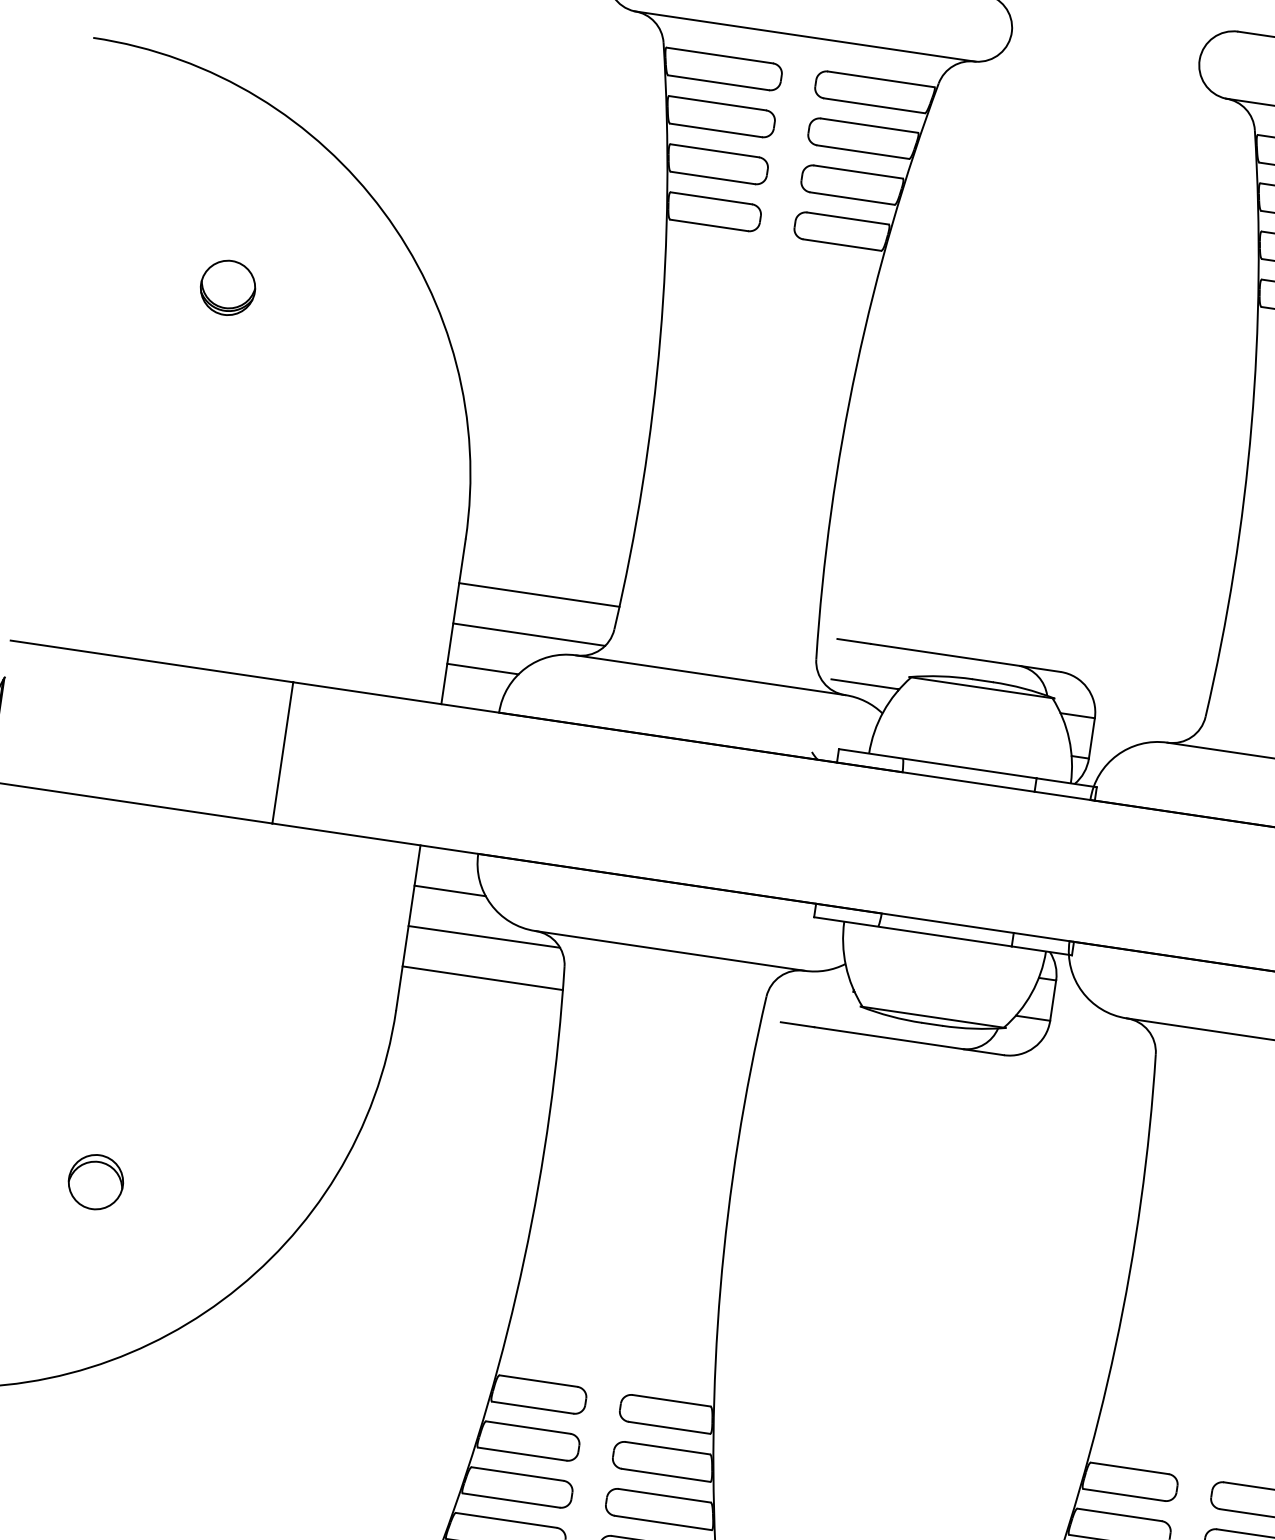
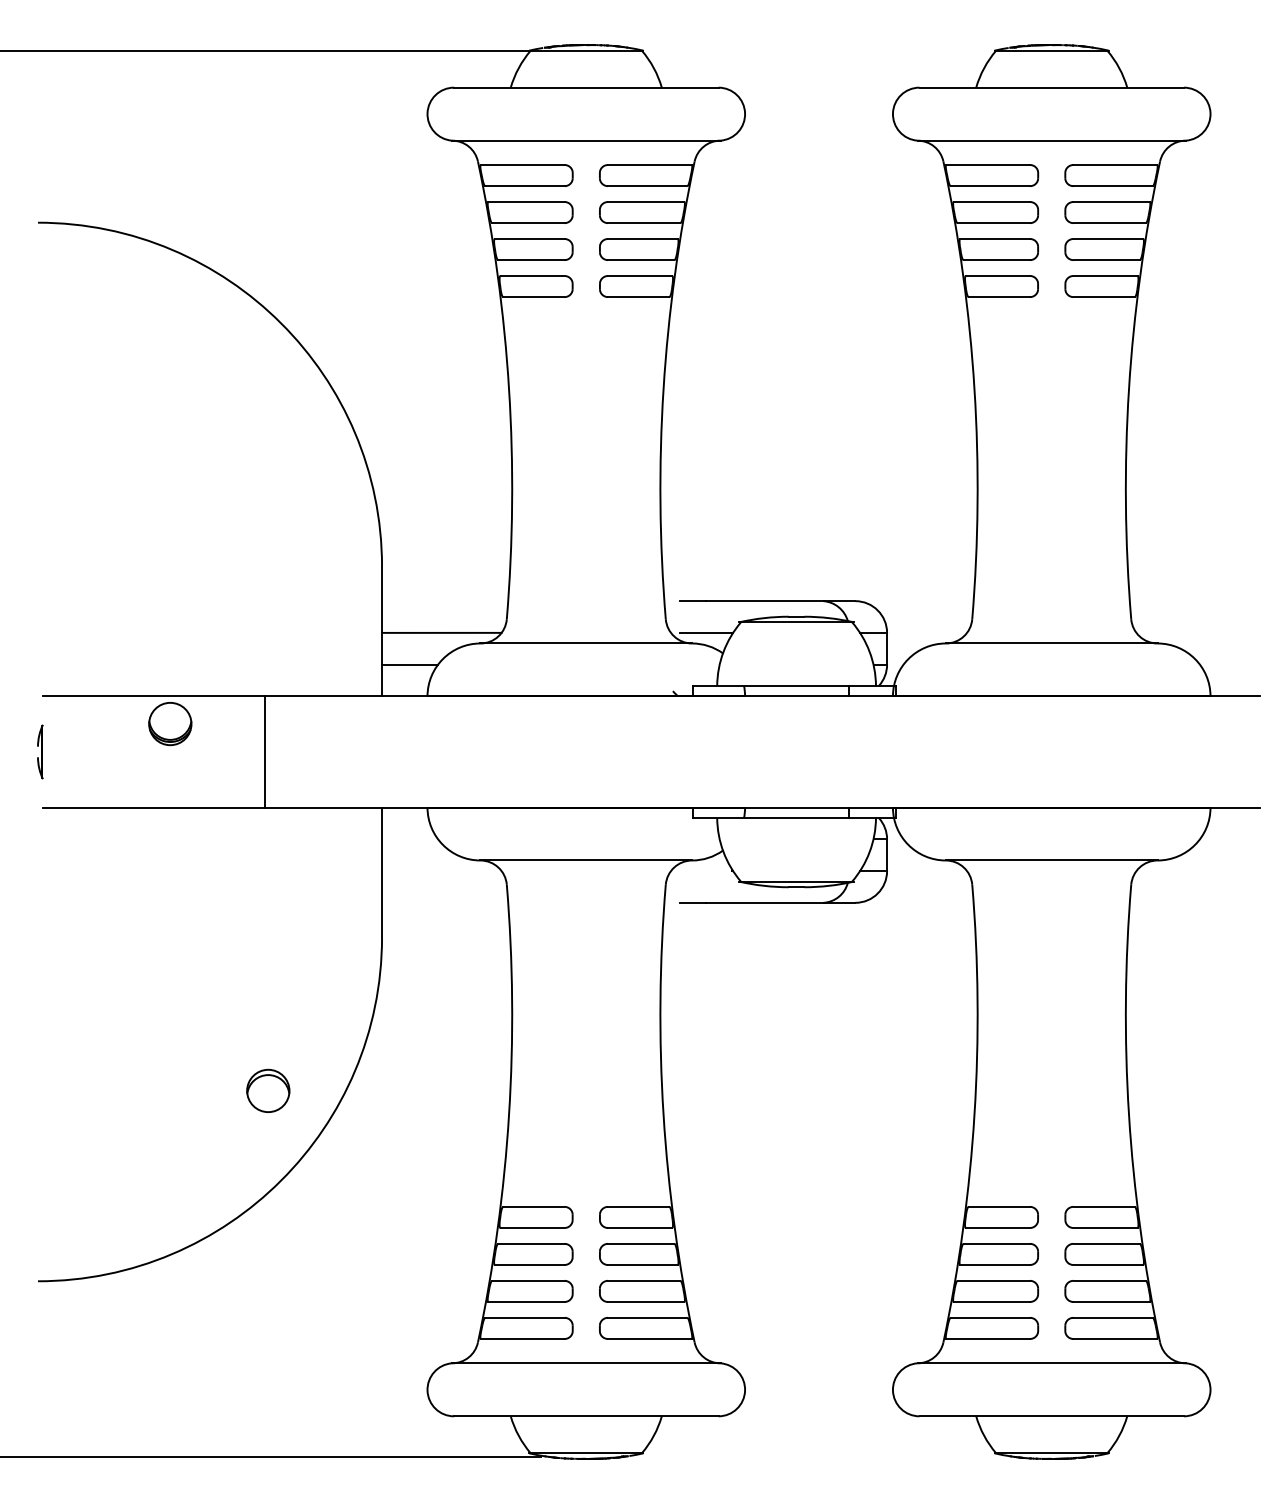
part: (228, 288) -> (170, 724), moved
line: (539, 595) -> (445, 601), removed
line: (450, 891) -> (410, 839), removed
line: (484, 936) -> (441, 870), removed
line: (483, 977) -> (445, 902), removed
part: (96, 1181) -> (268, 1090), moved

